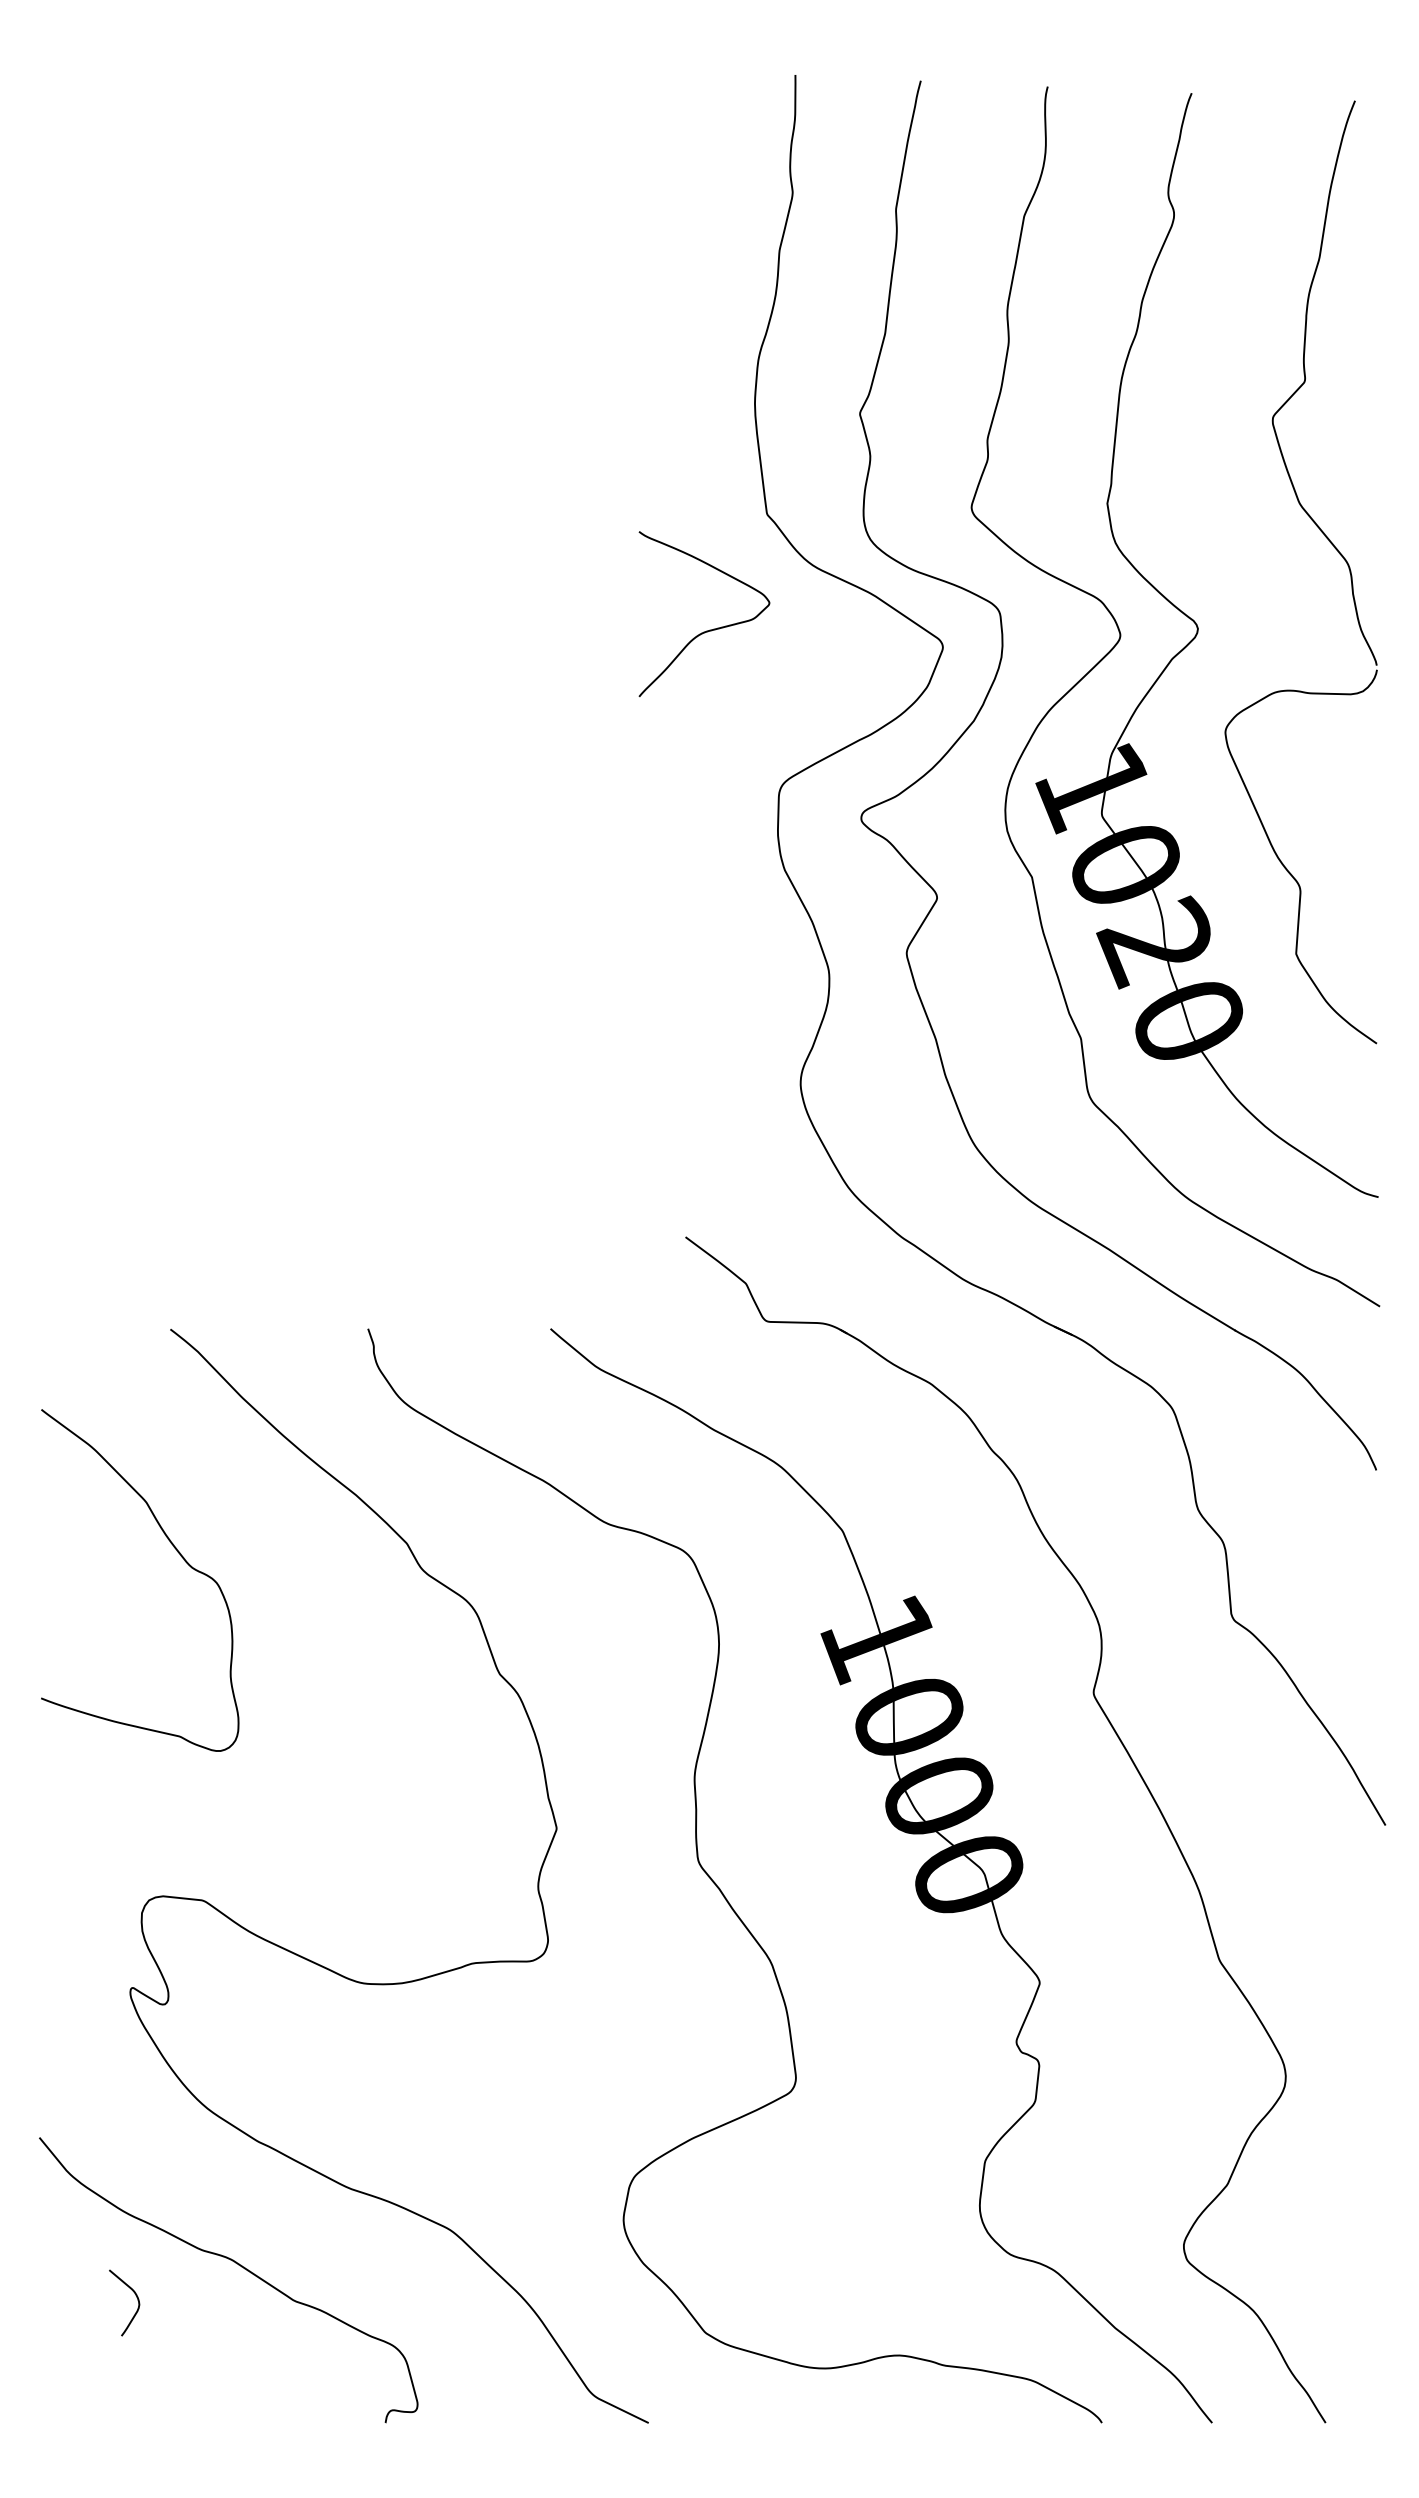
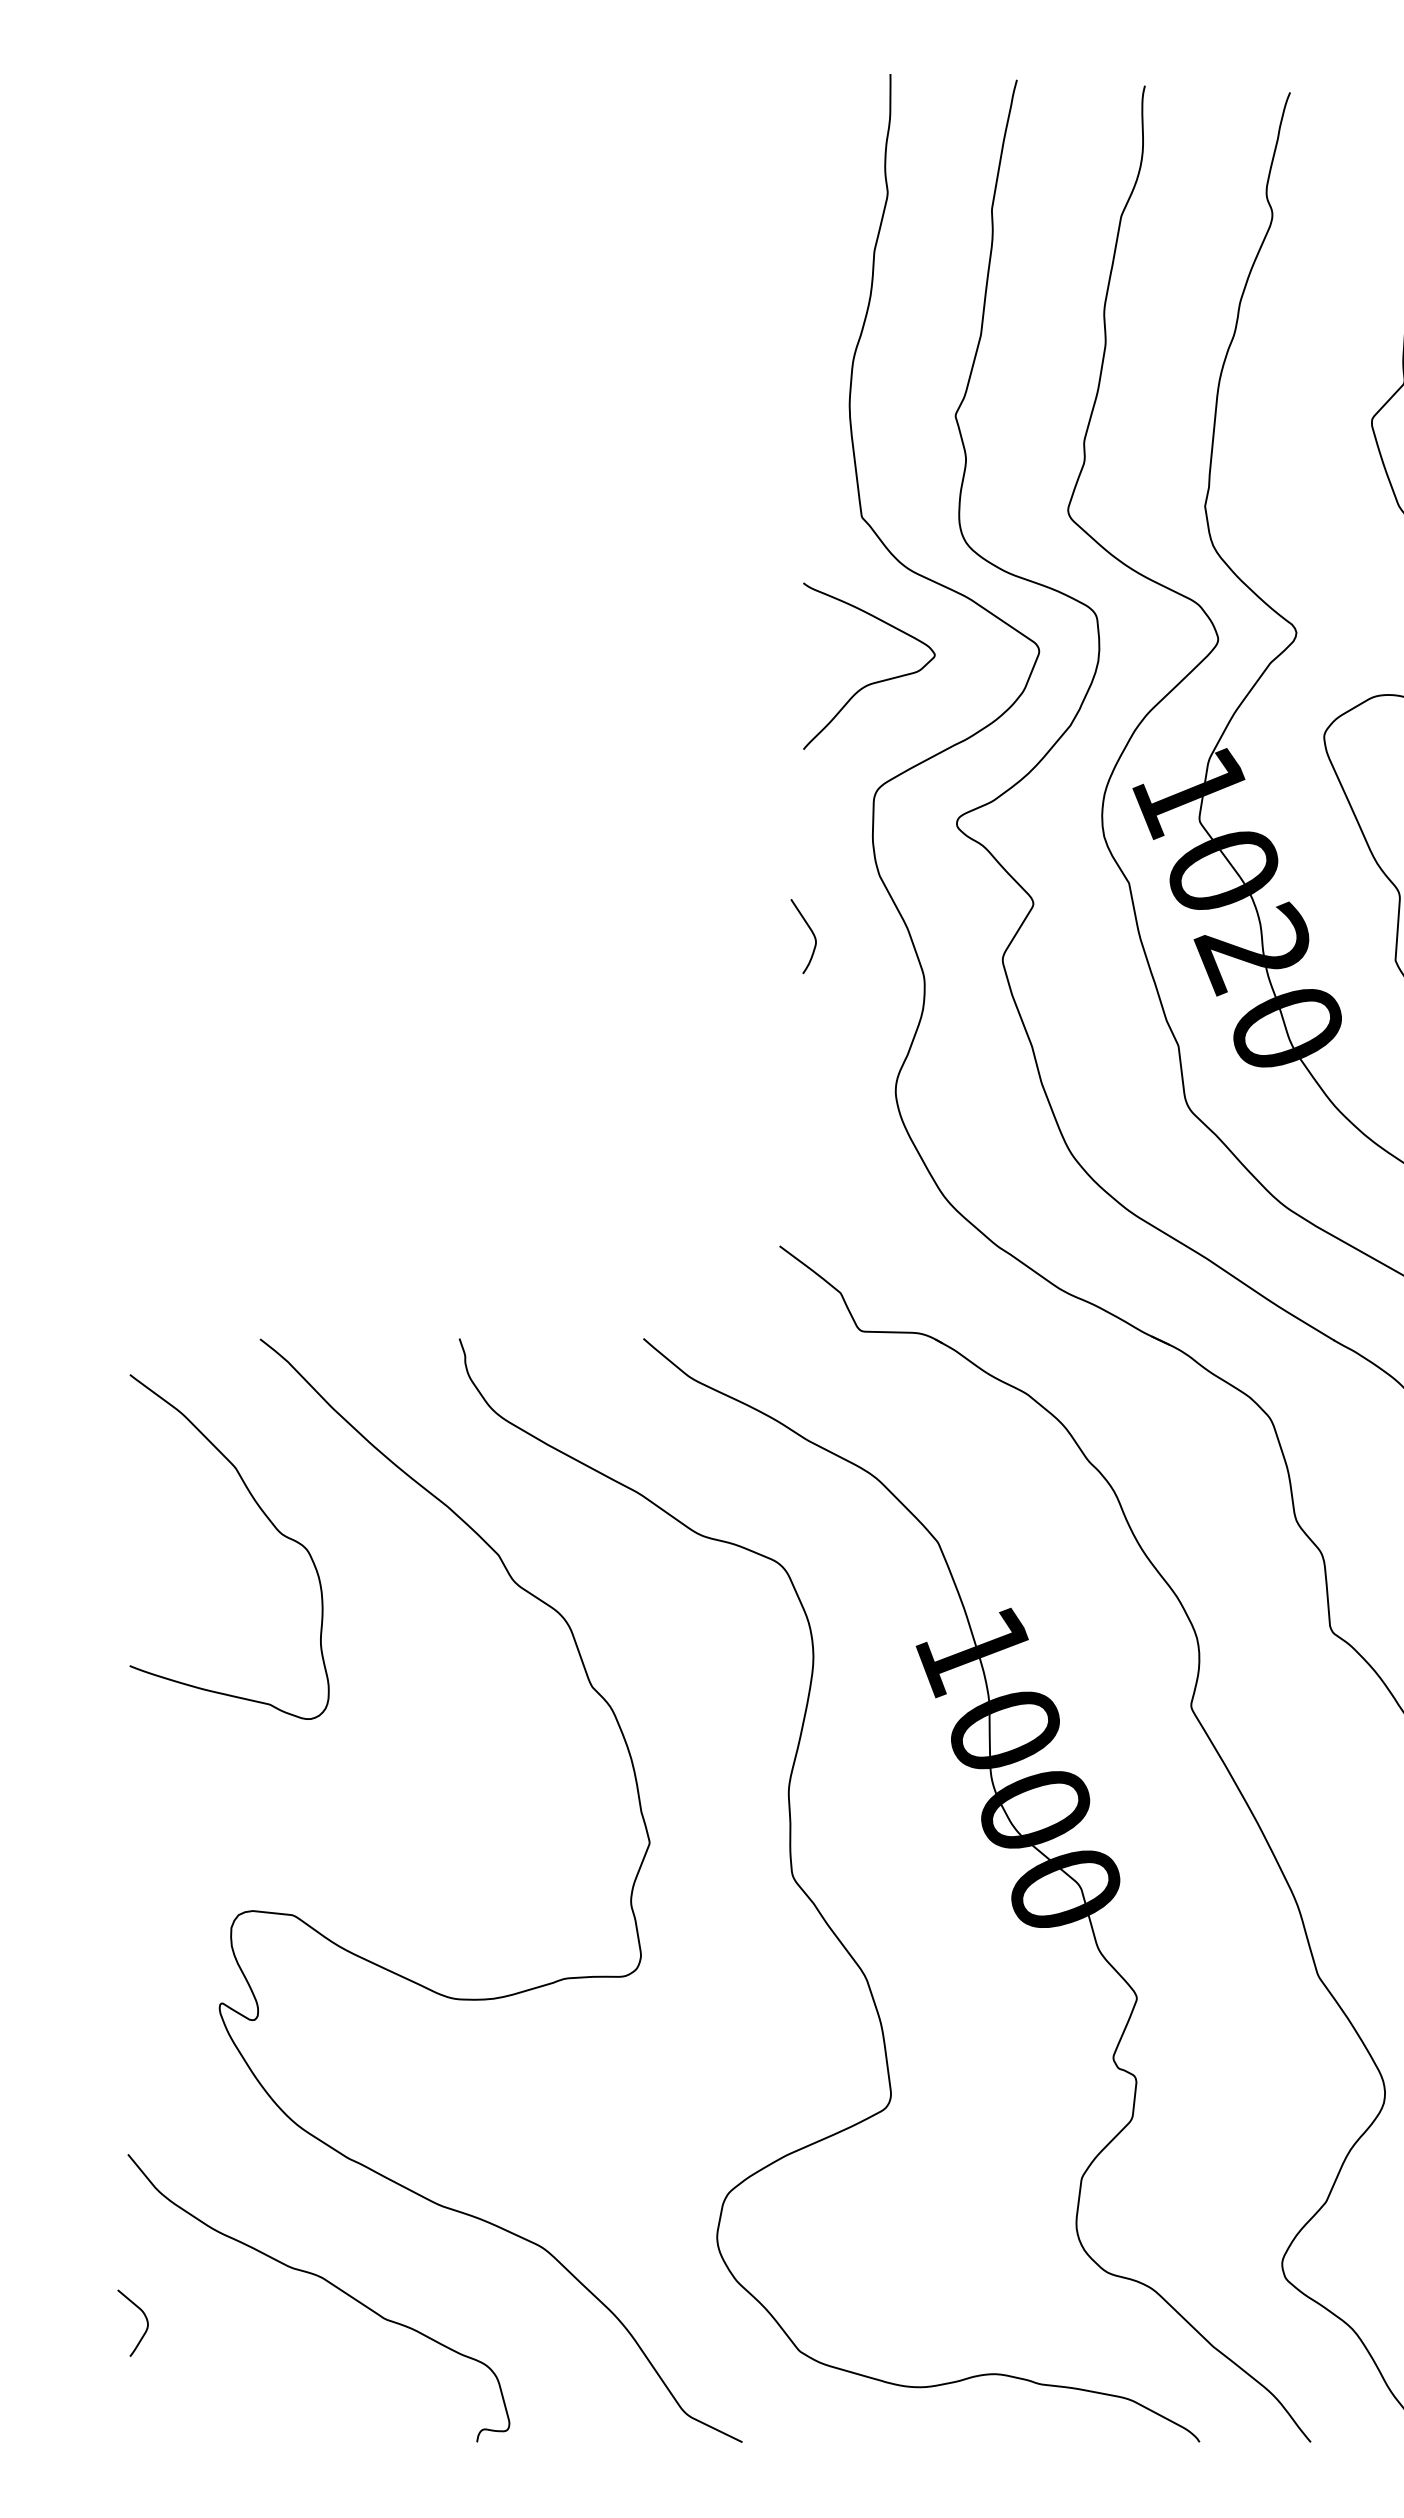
curve: (709, 629) -> (874, 681), moved
curve: (716, 925) -> (810, 931), added
curve: (177, 1552) -> (267, 1518), moved
curve: (136, 2297) -> (145, 2317), moved

